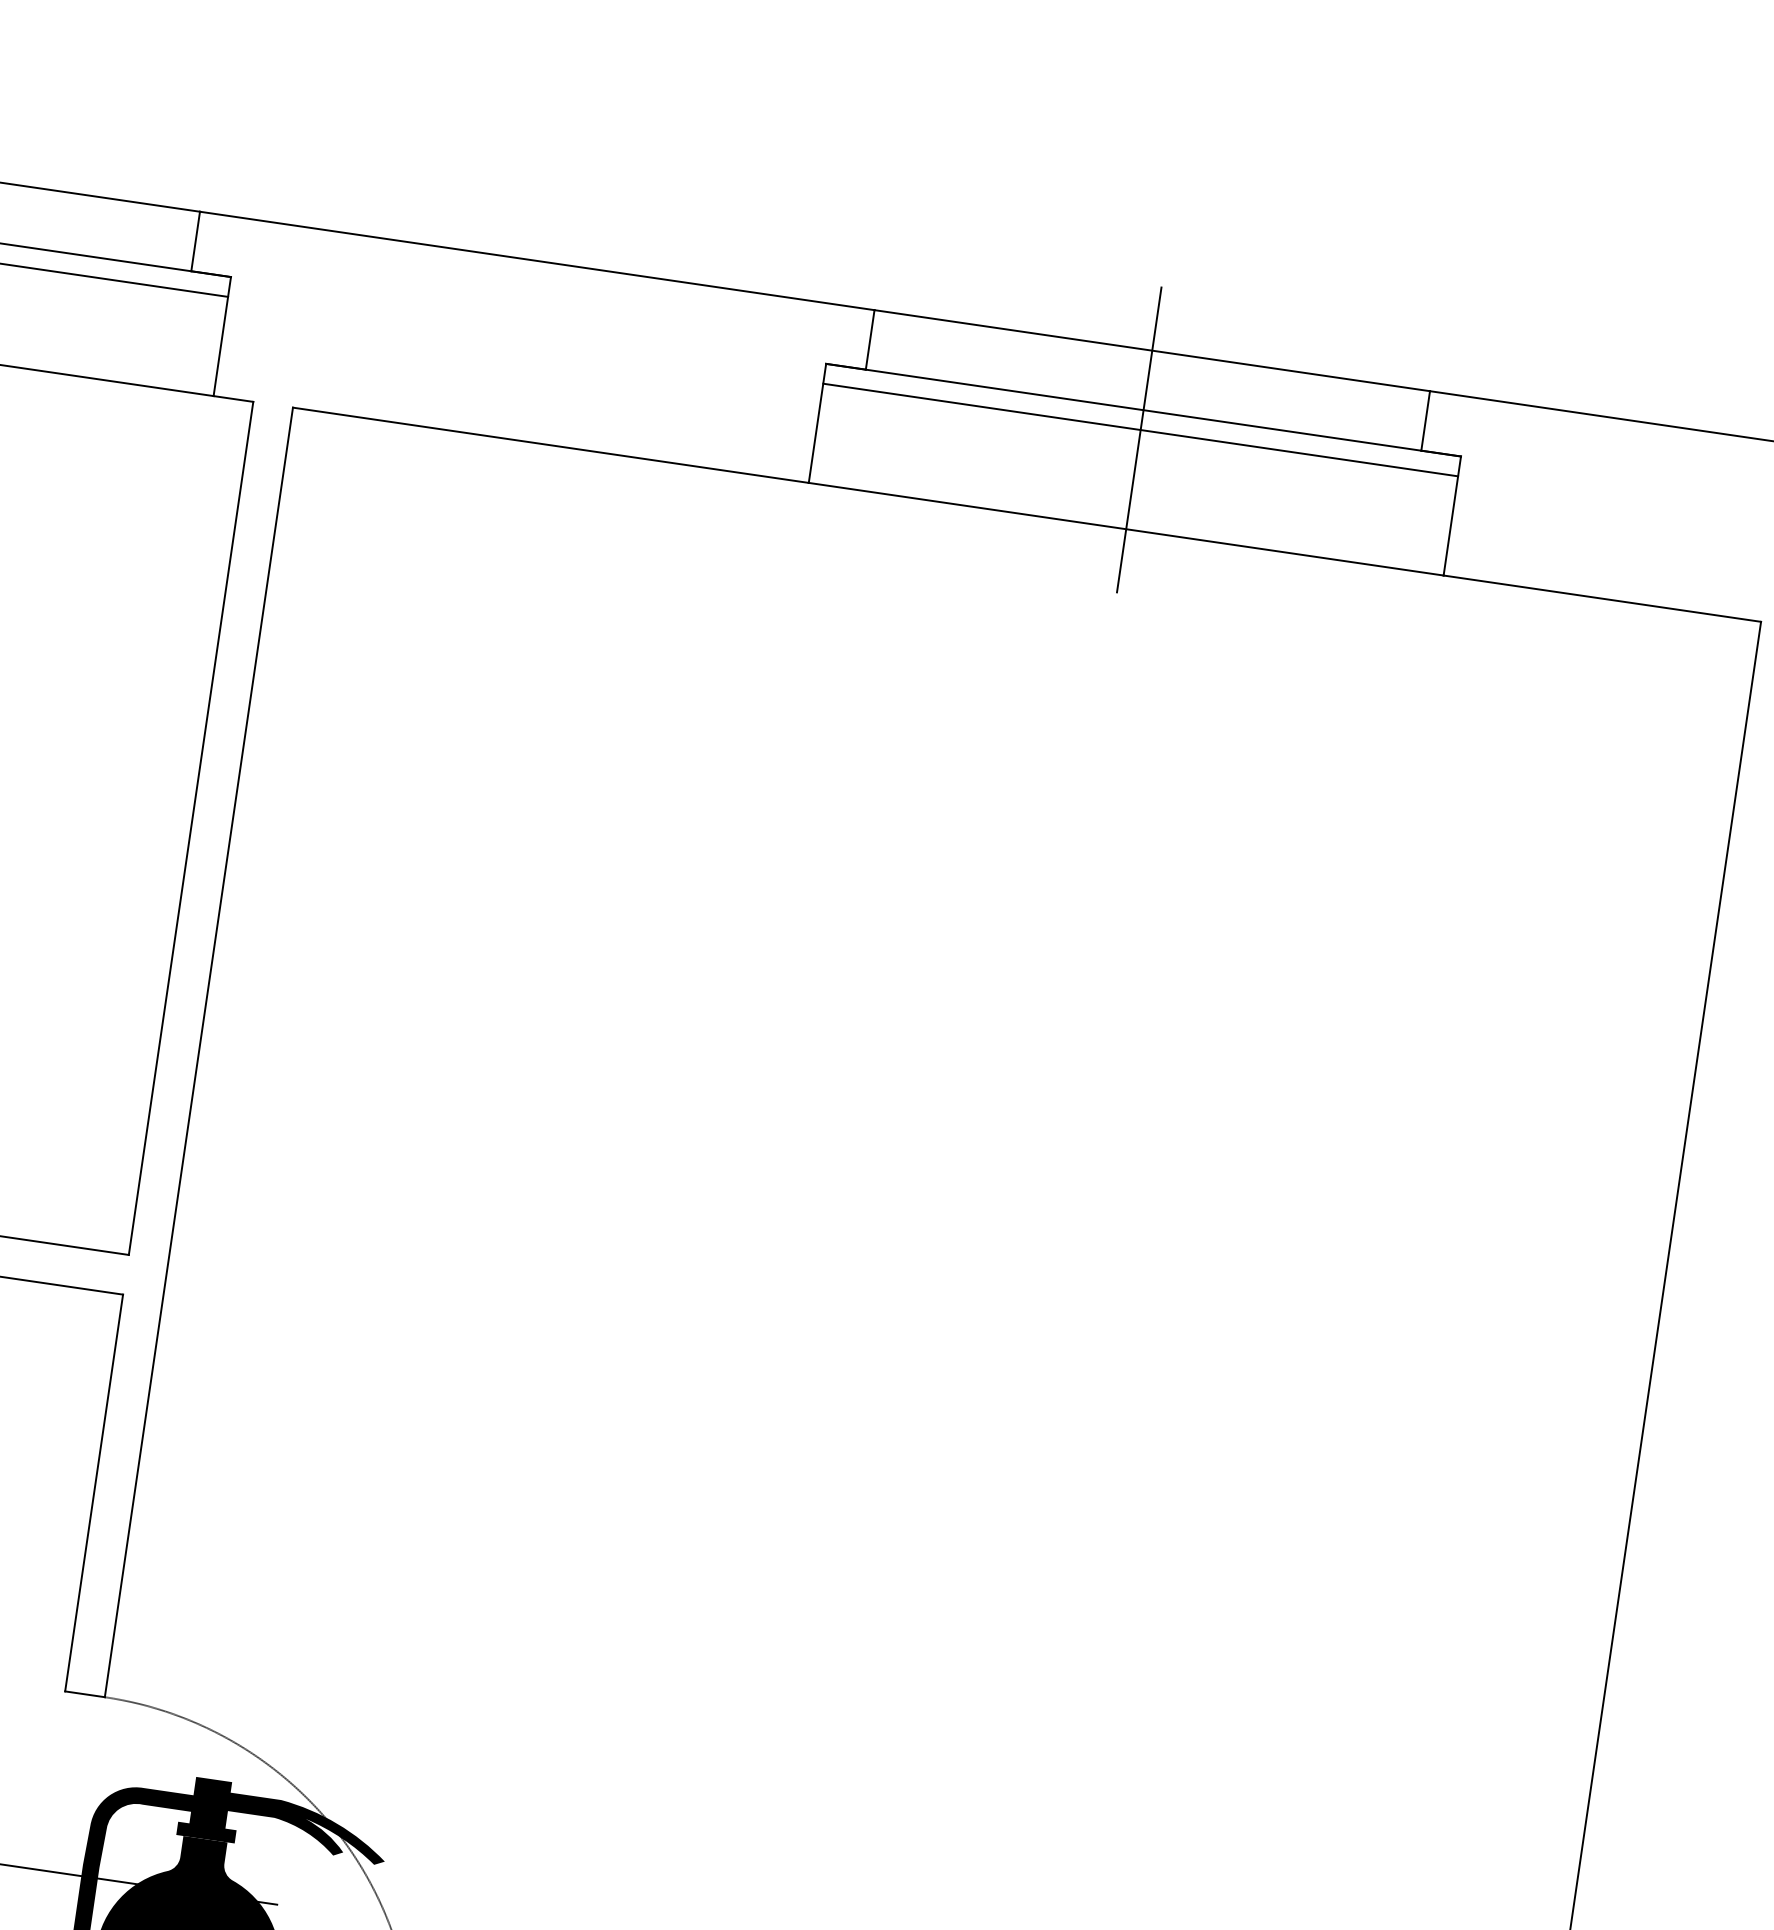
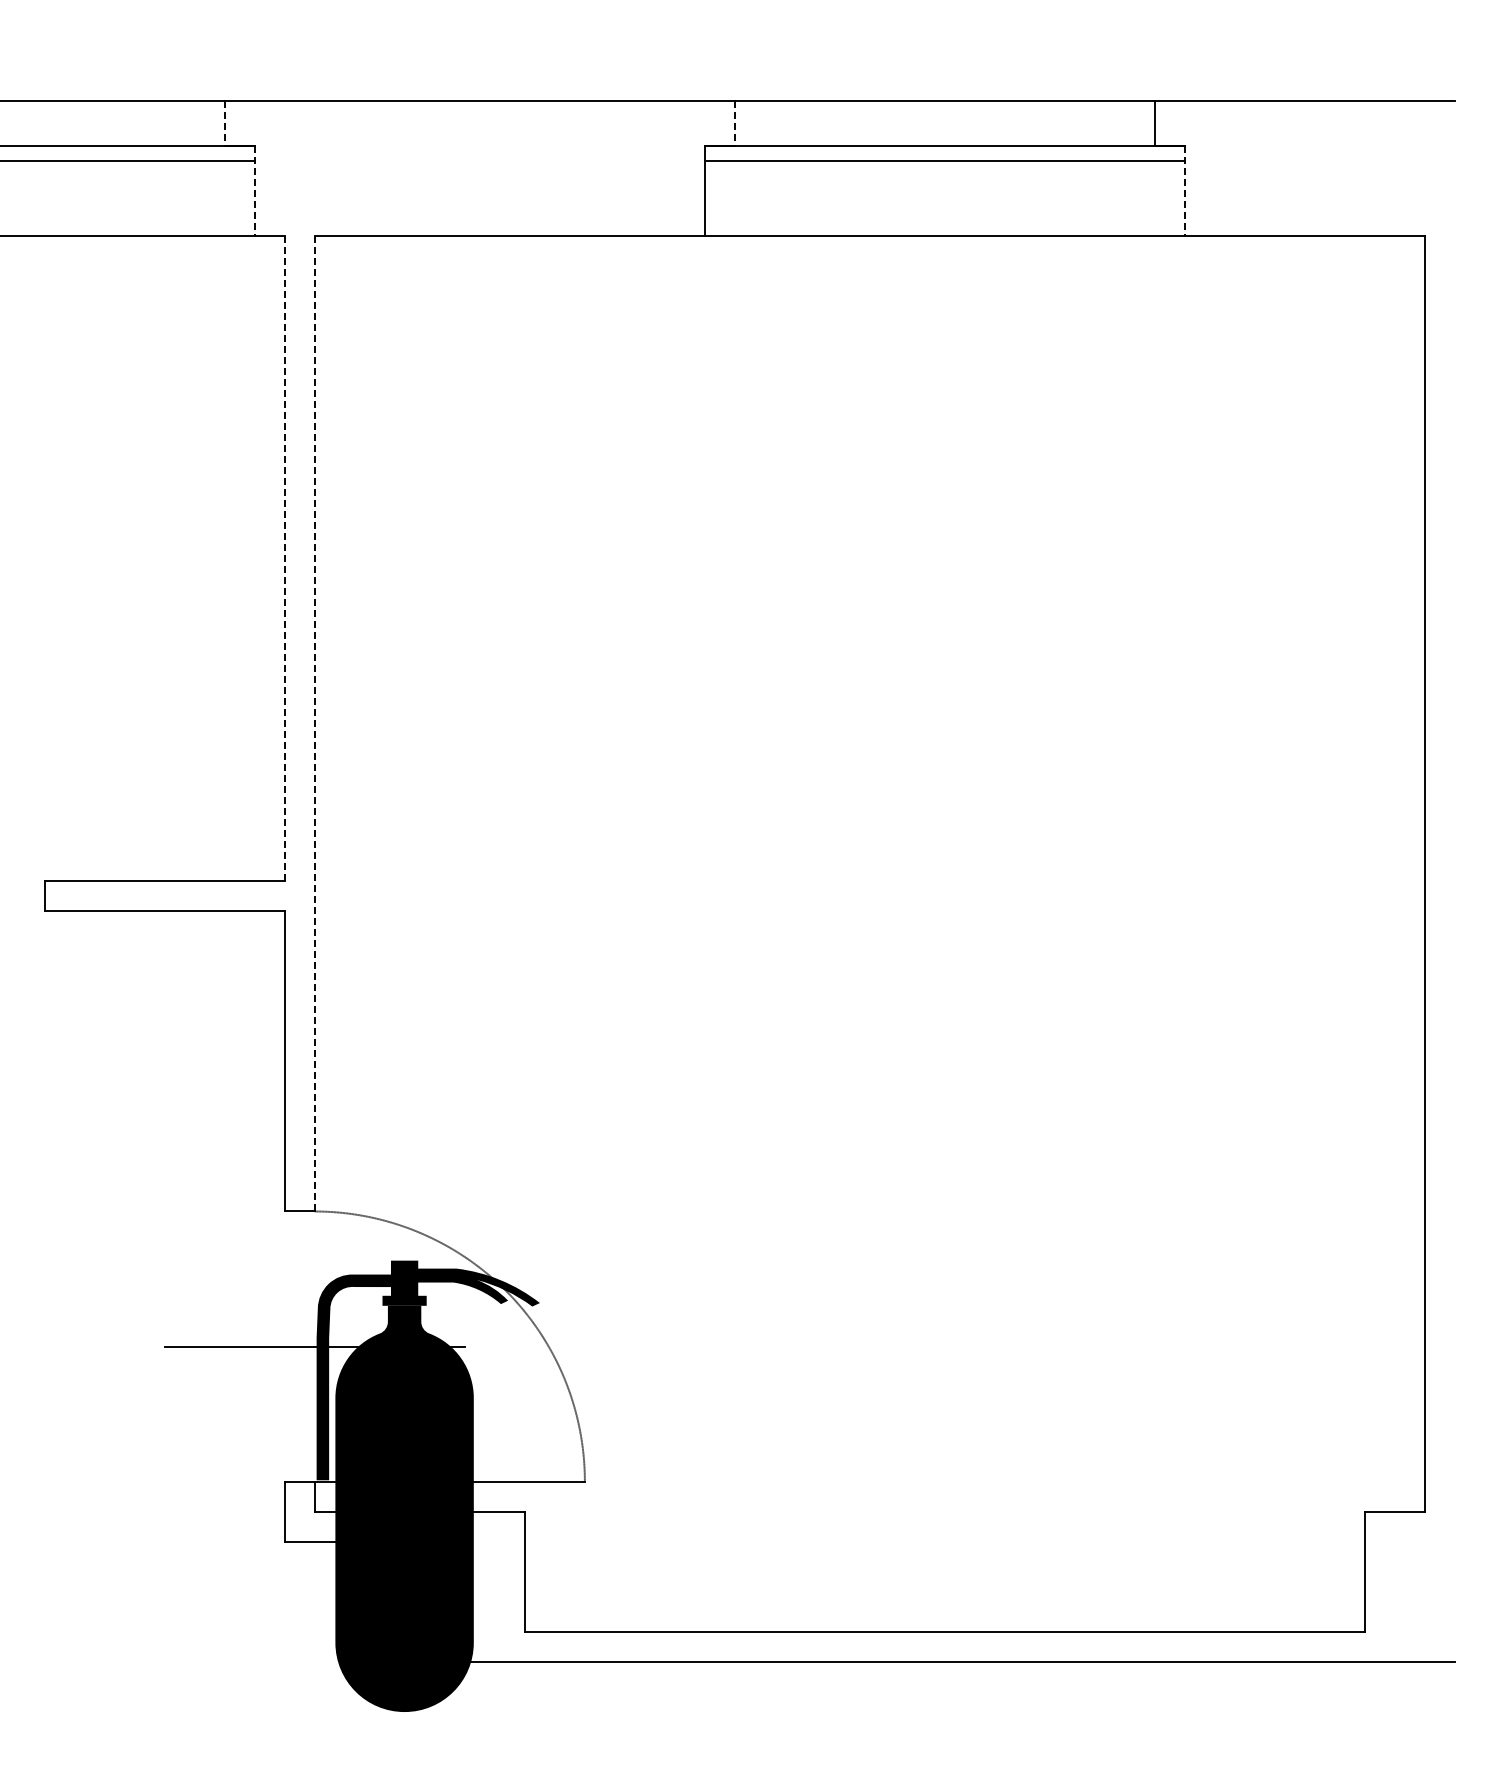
line: (195, 241) -> (224, 123), solid -> dashed
line: (221, 337) -> (254, 191), solid -> dashed
line: (869, 340) -> (734, 123), solid -> dashed
line: (1139, 438) -> (945, 167), removed
line: (1452, 516) -> (1185, 191), solid -> dashed
line: (190, 828) -> (284, 558), solid -> dashed
line: (198, 1052) -> (314, 723), solid -> dashed

